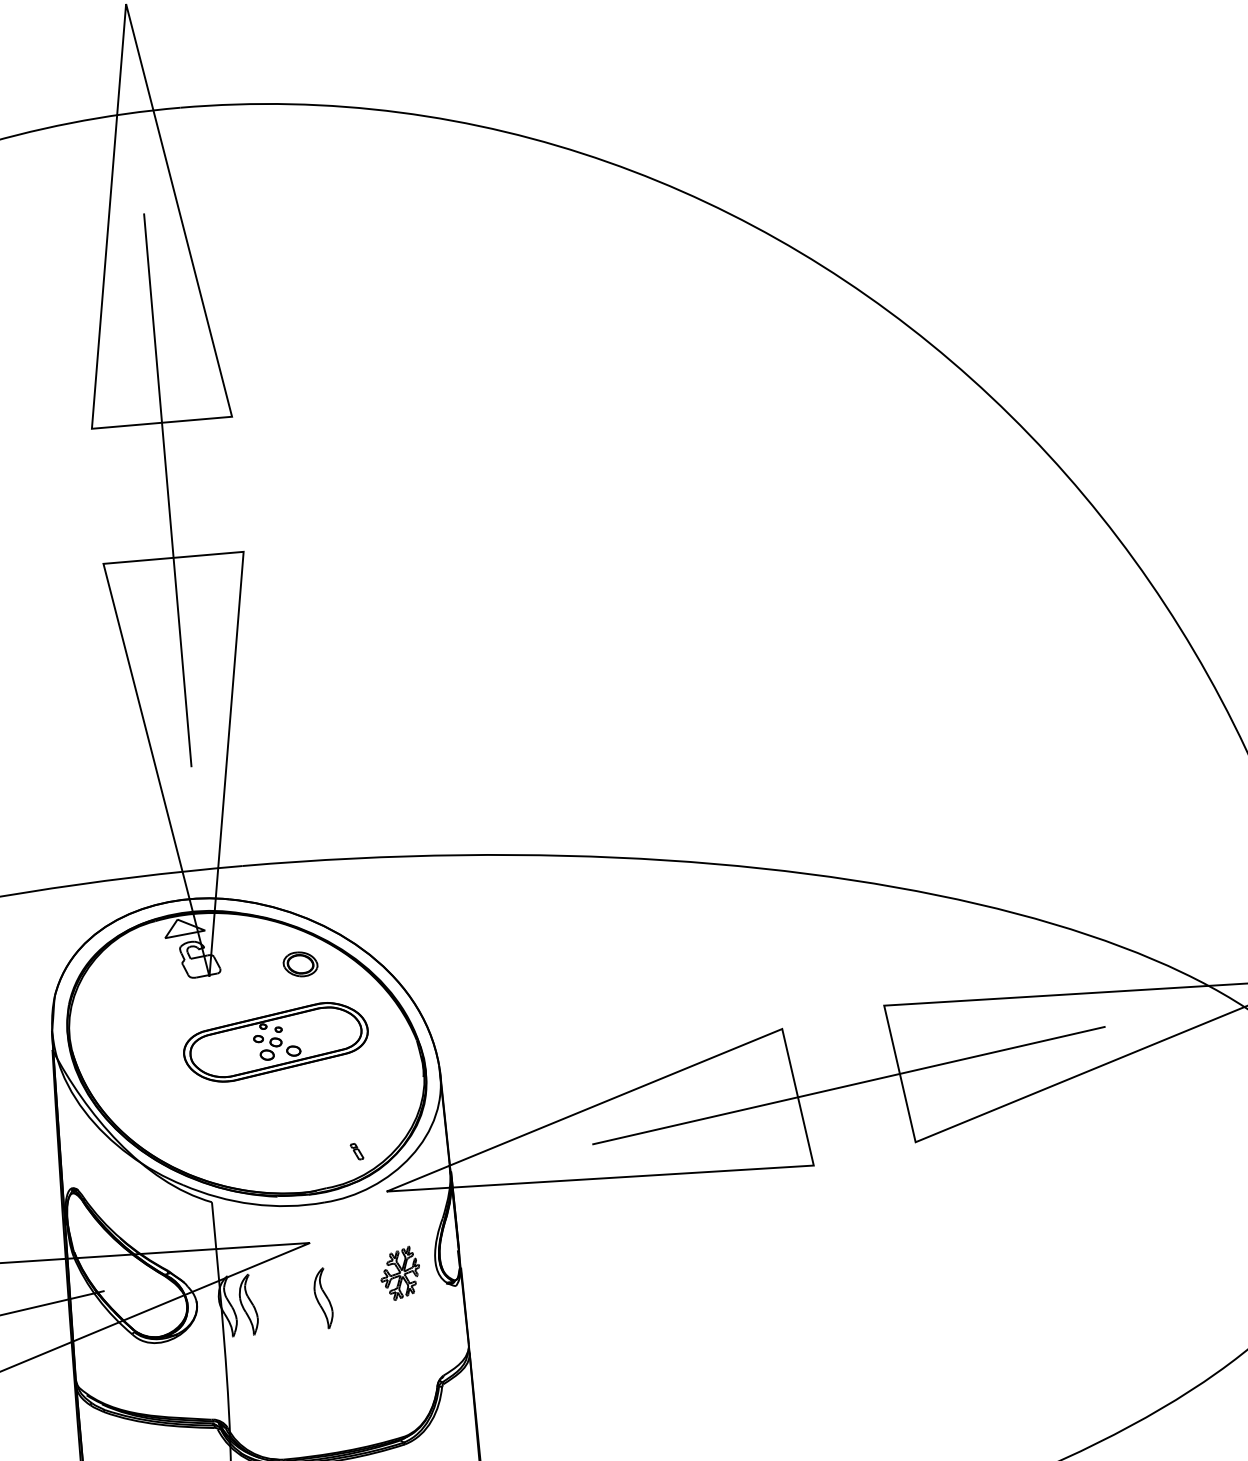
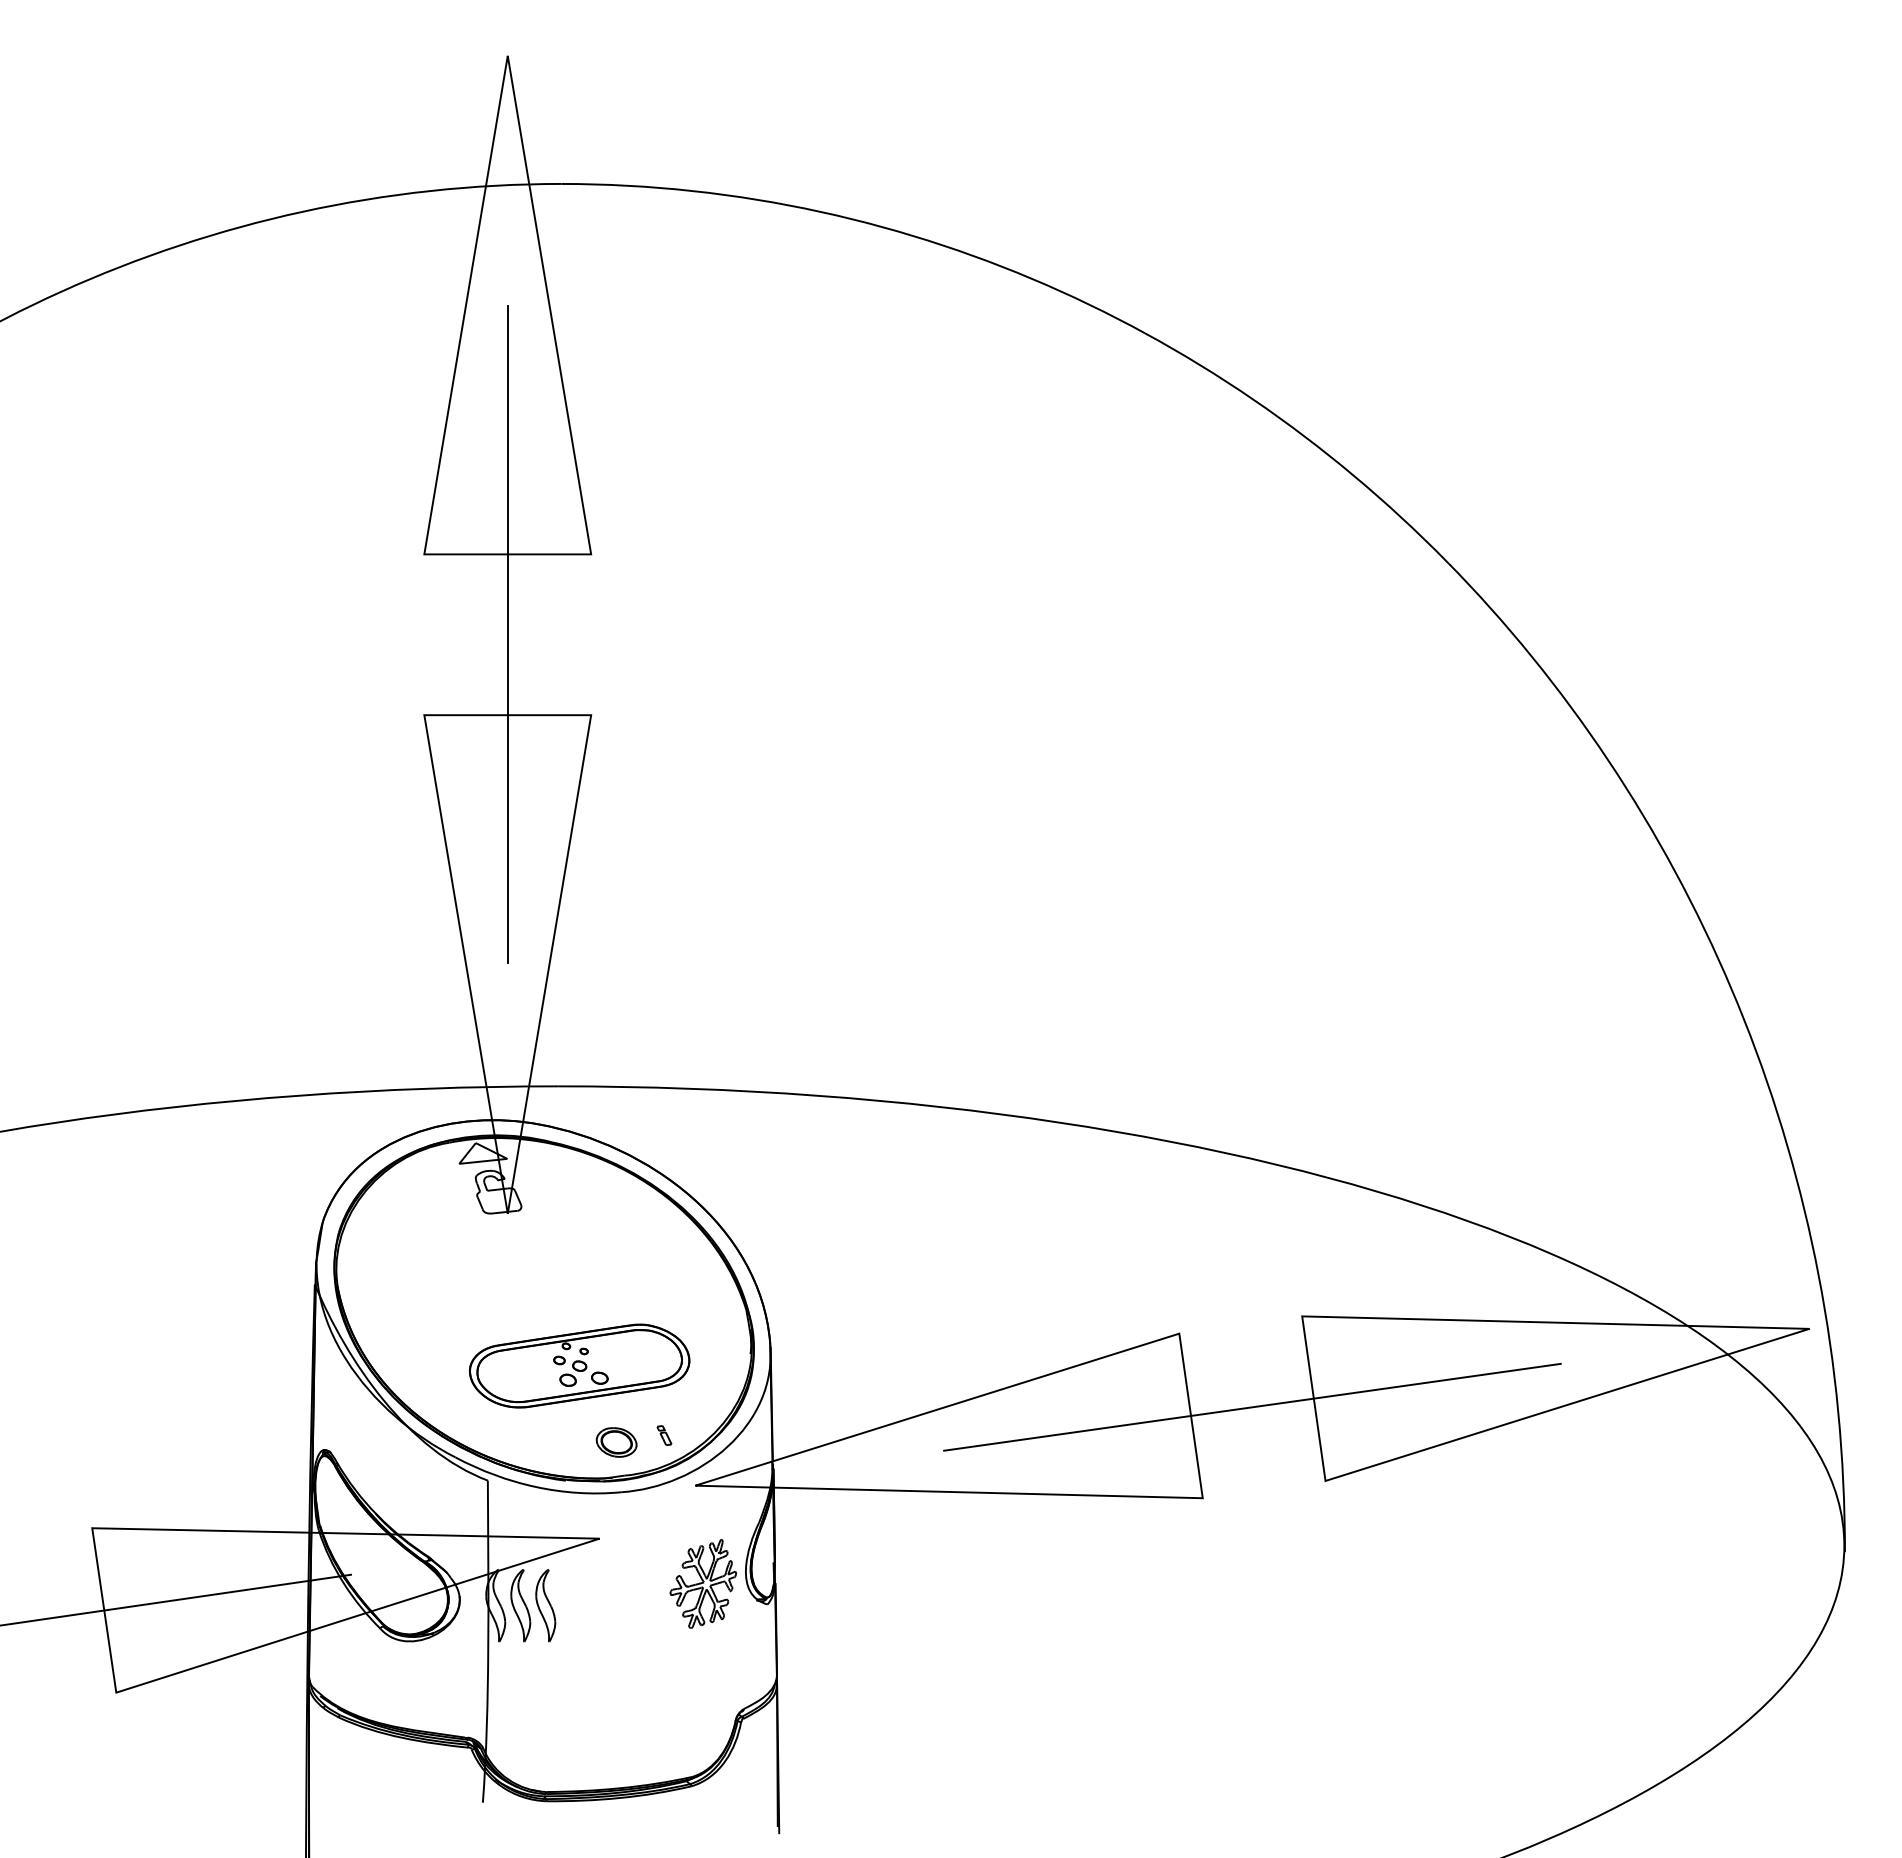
part: (300, 964) -> (616, 1442), moved
part: (275, 1041) -> (579, 1365), moved
part: (399, 1273) -> (702, 1583), size x1.43
part: (323, 1298) -> (545, 1605), moved

